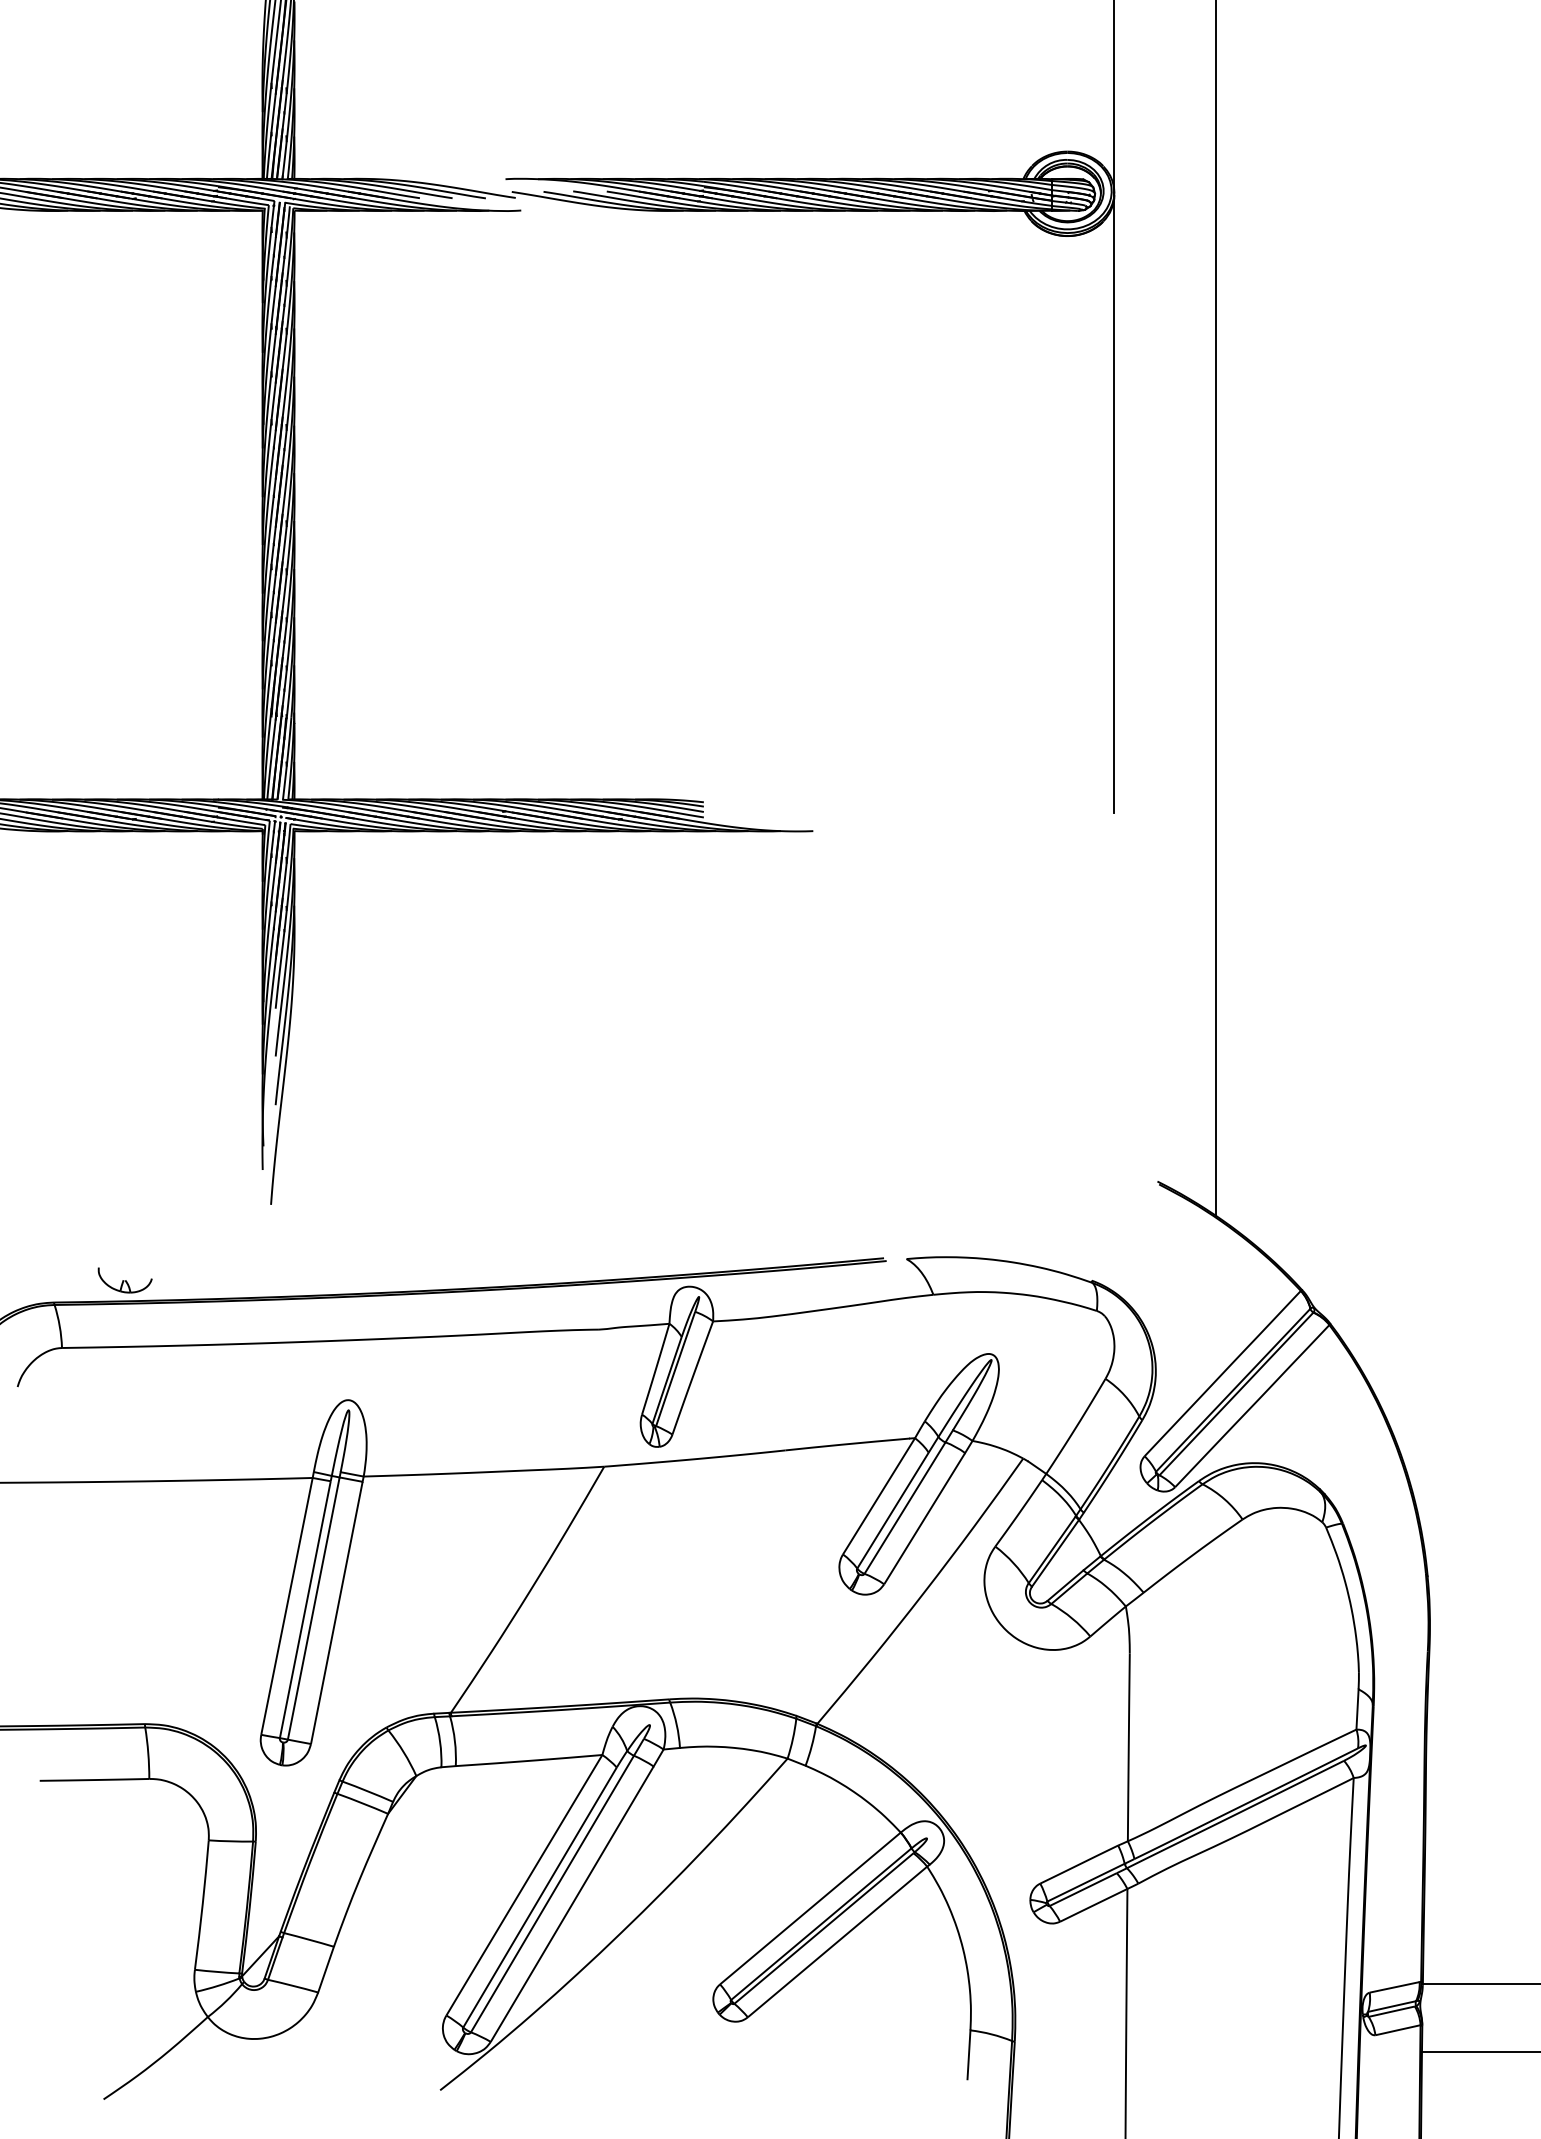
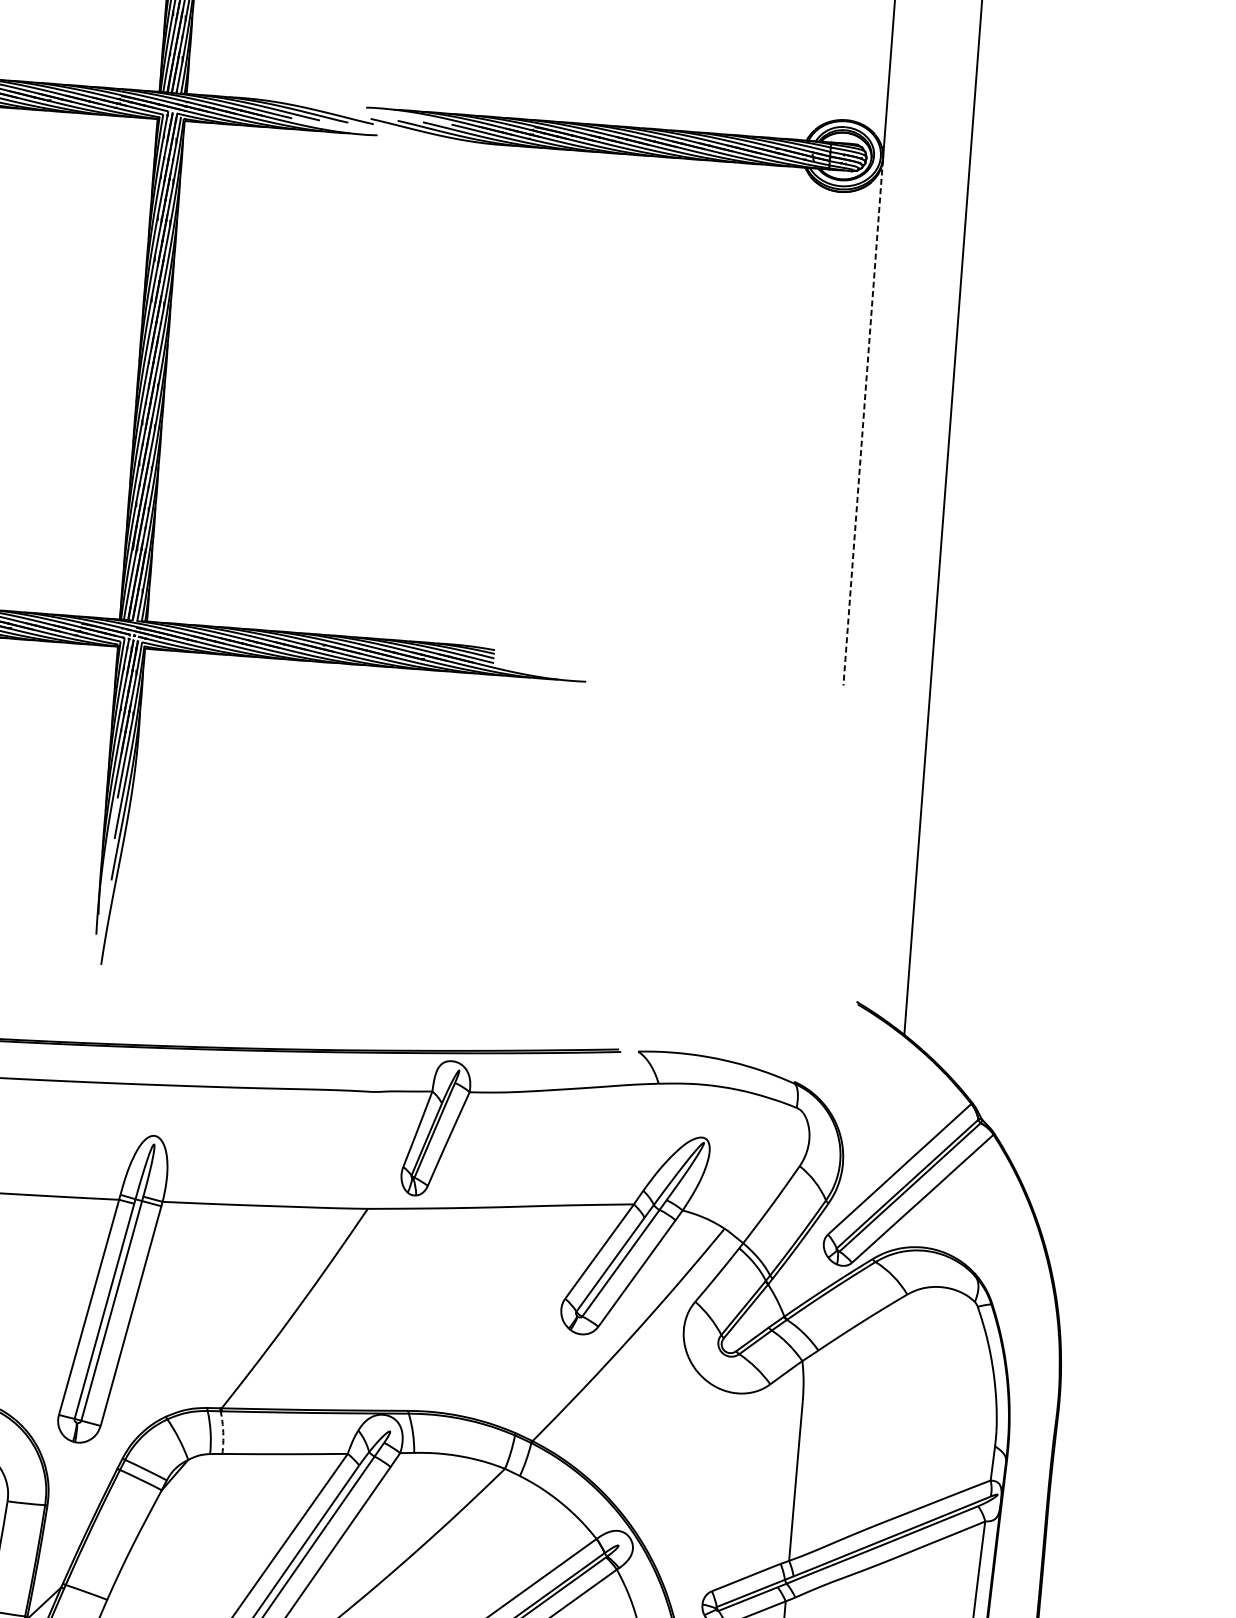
line: (1114, 504) -> (863, 423), solid -> dashed
arc: (454, 1741) -> (222, 1432), solid -> dashed

